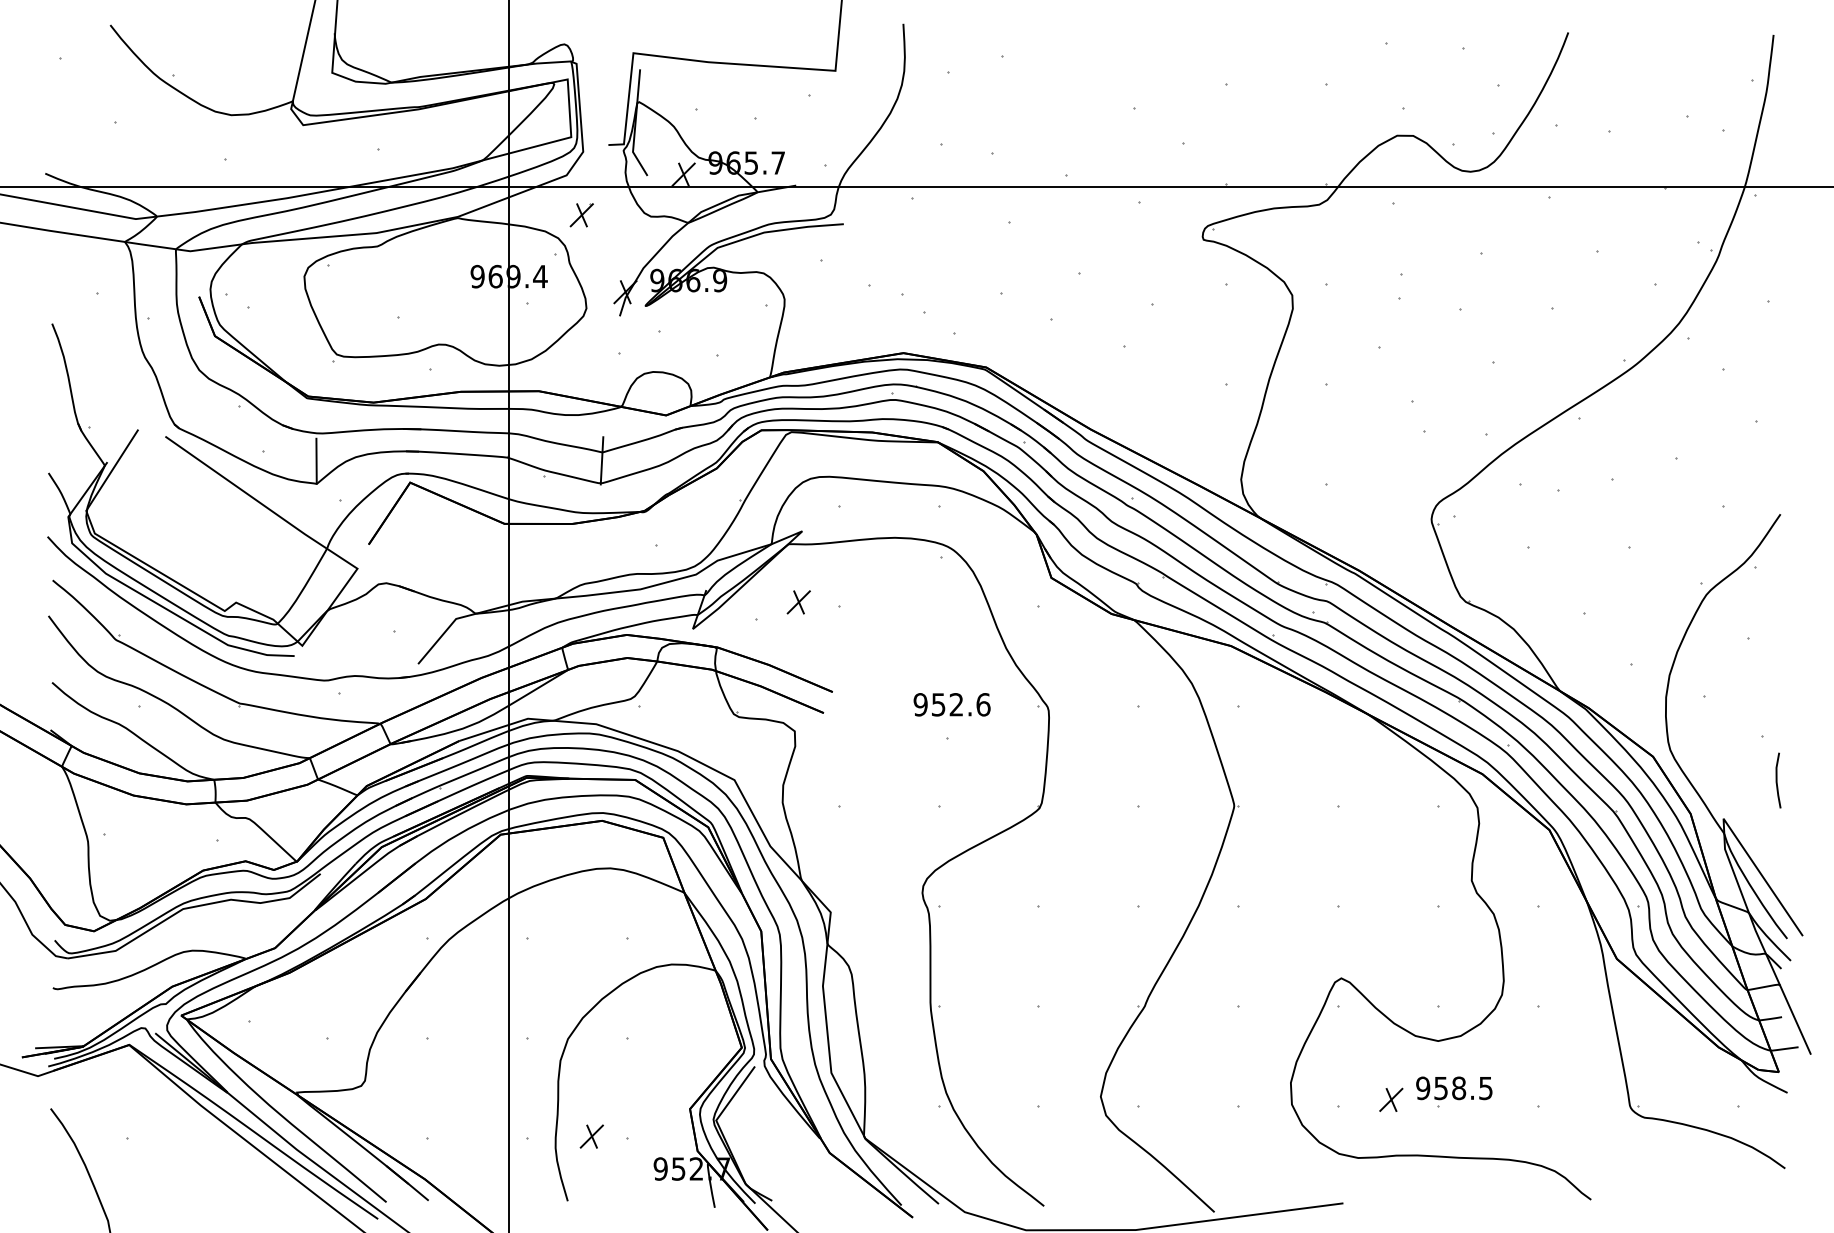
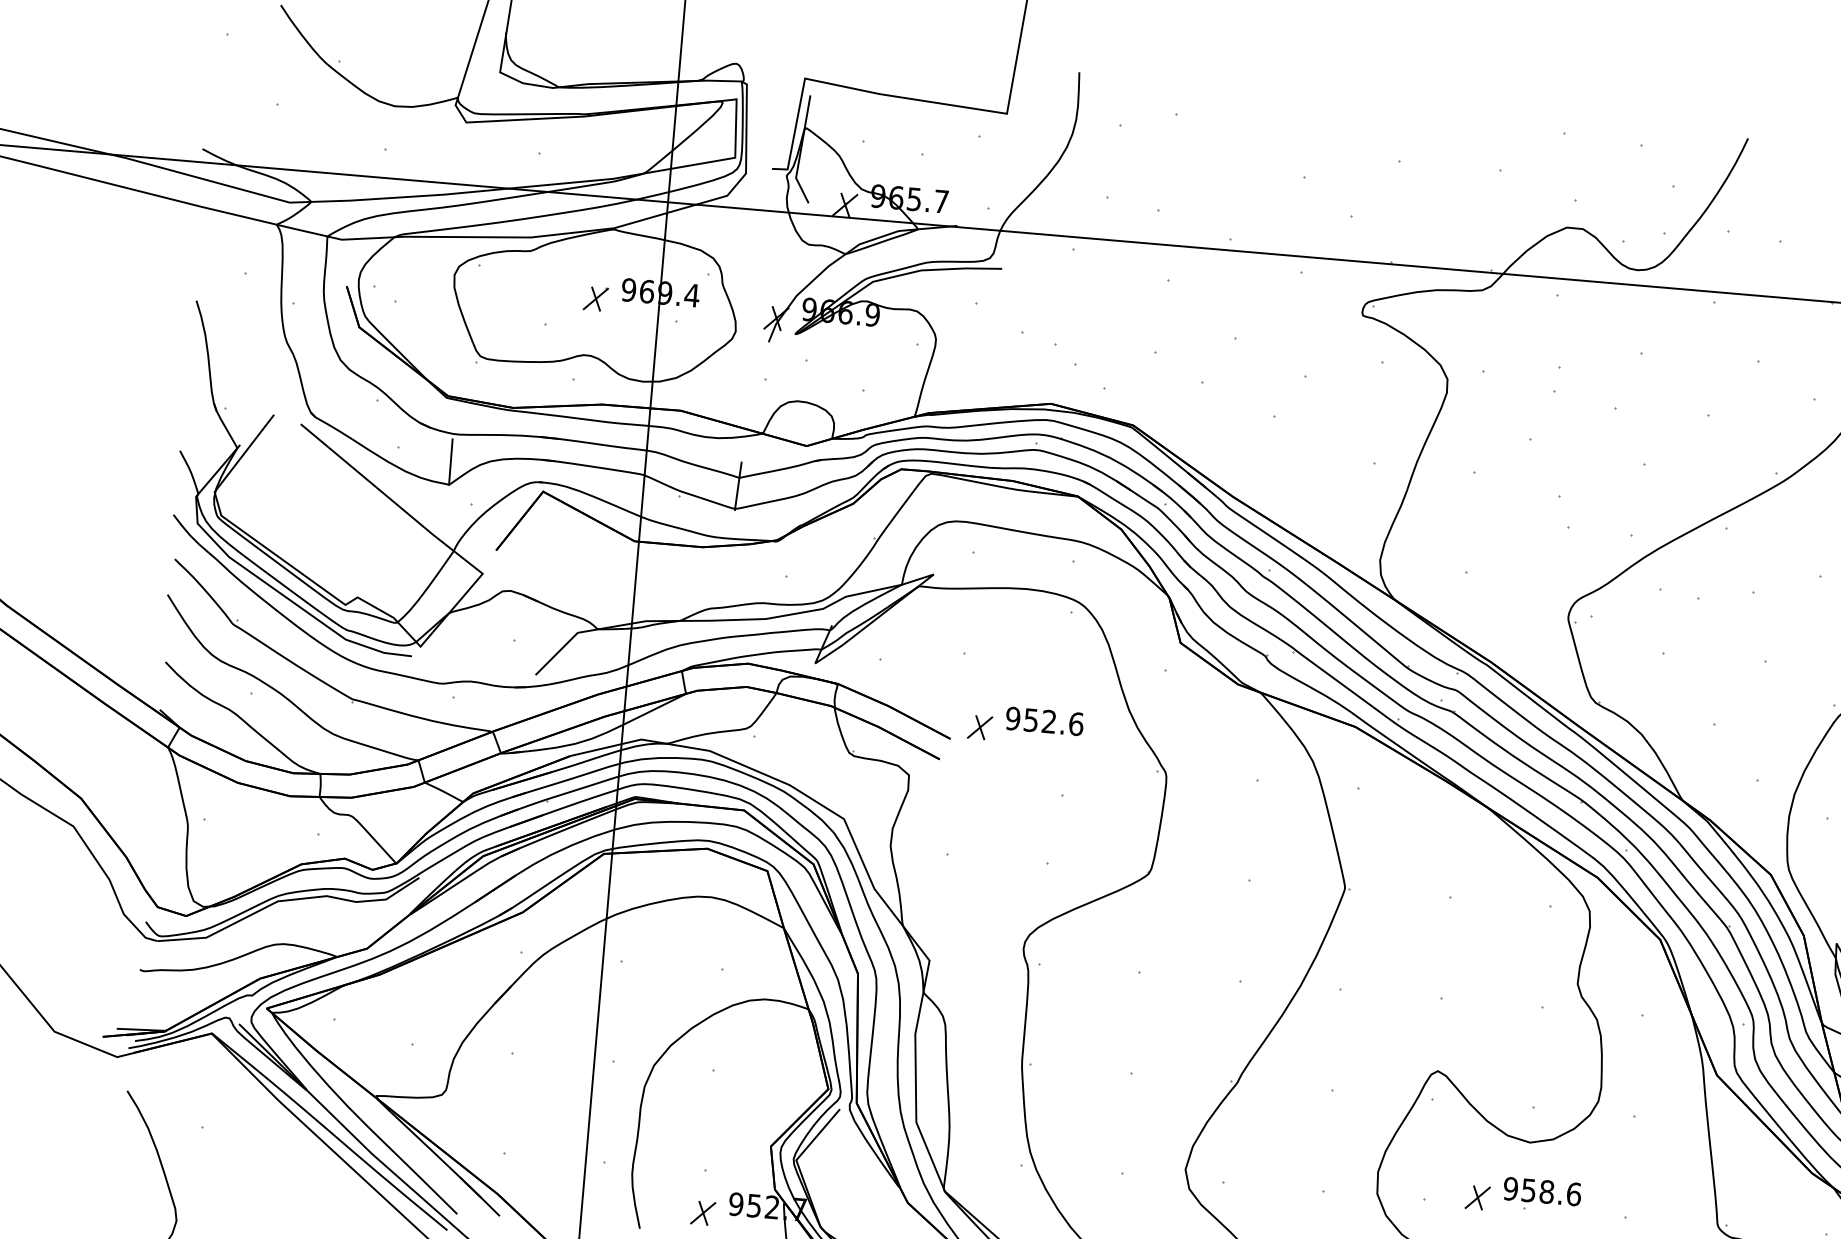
part: (581, 215) -> (595, 299), moved
part: (798, 602) -> (979, 727), moved
text: (951, 704) -> (1044, 721), moved
text: (1486, 1088) -> (1574, 1194), 958.5 -> 958.6
part: (591, 1136) -> (702, 1213), moved

